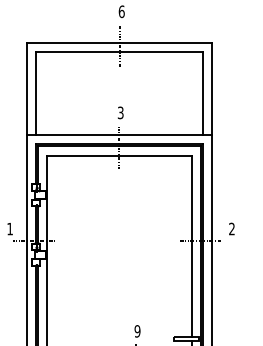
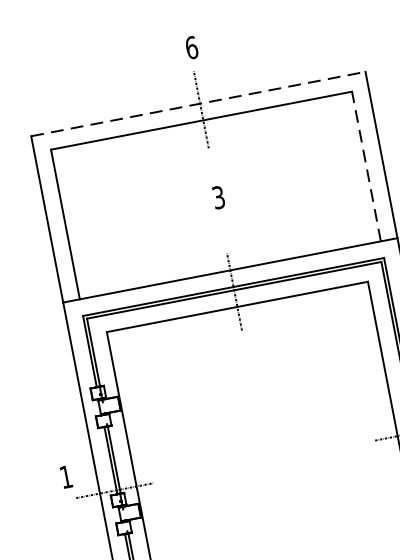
line: (119, 42) -> (198, 103), solid -> dashed
line: (203, 93) -> (366, 166), solid -> dashed
text: (120, 112) -> (218, 196), moved

